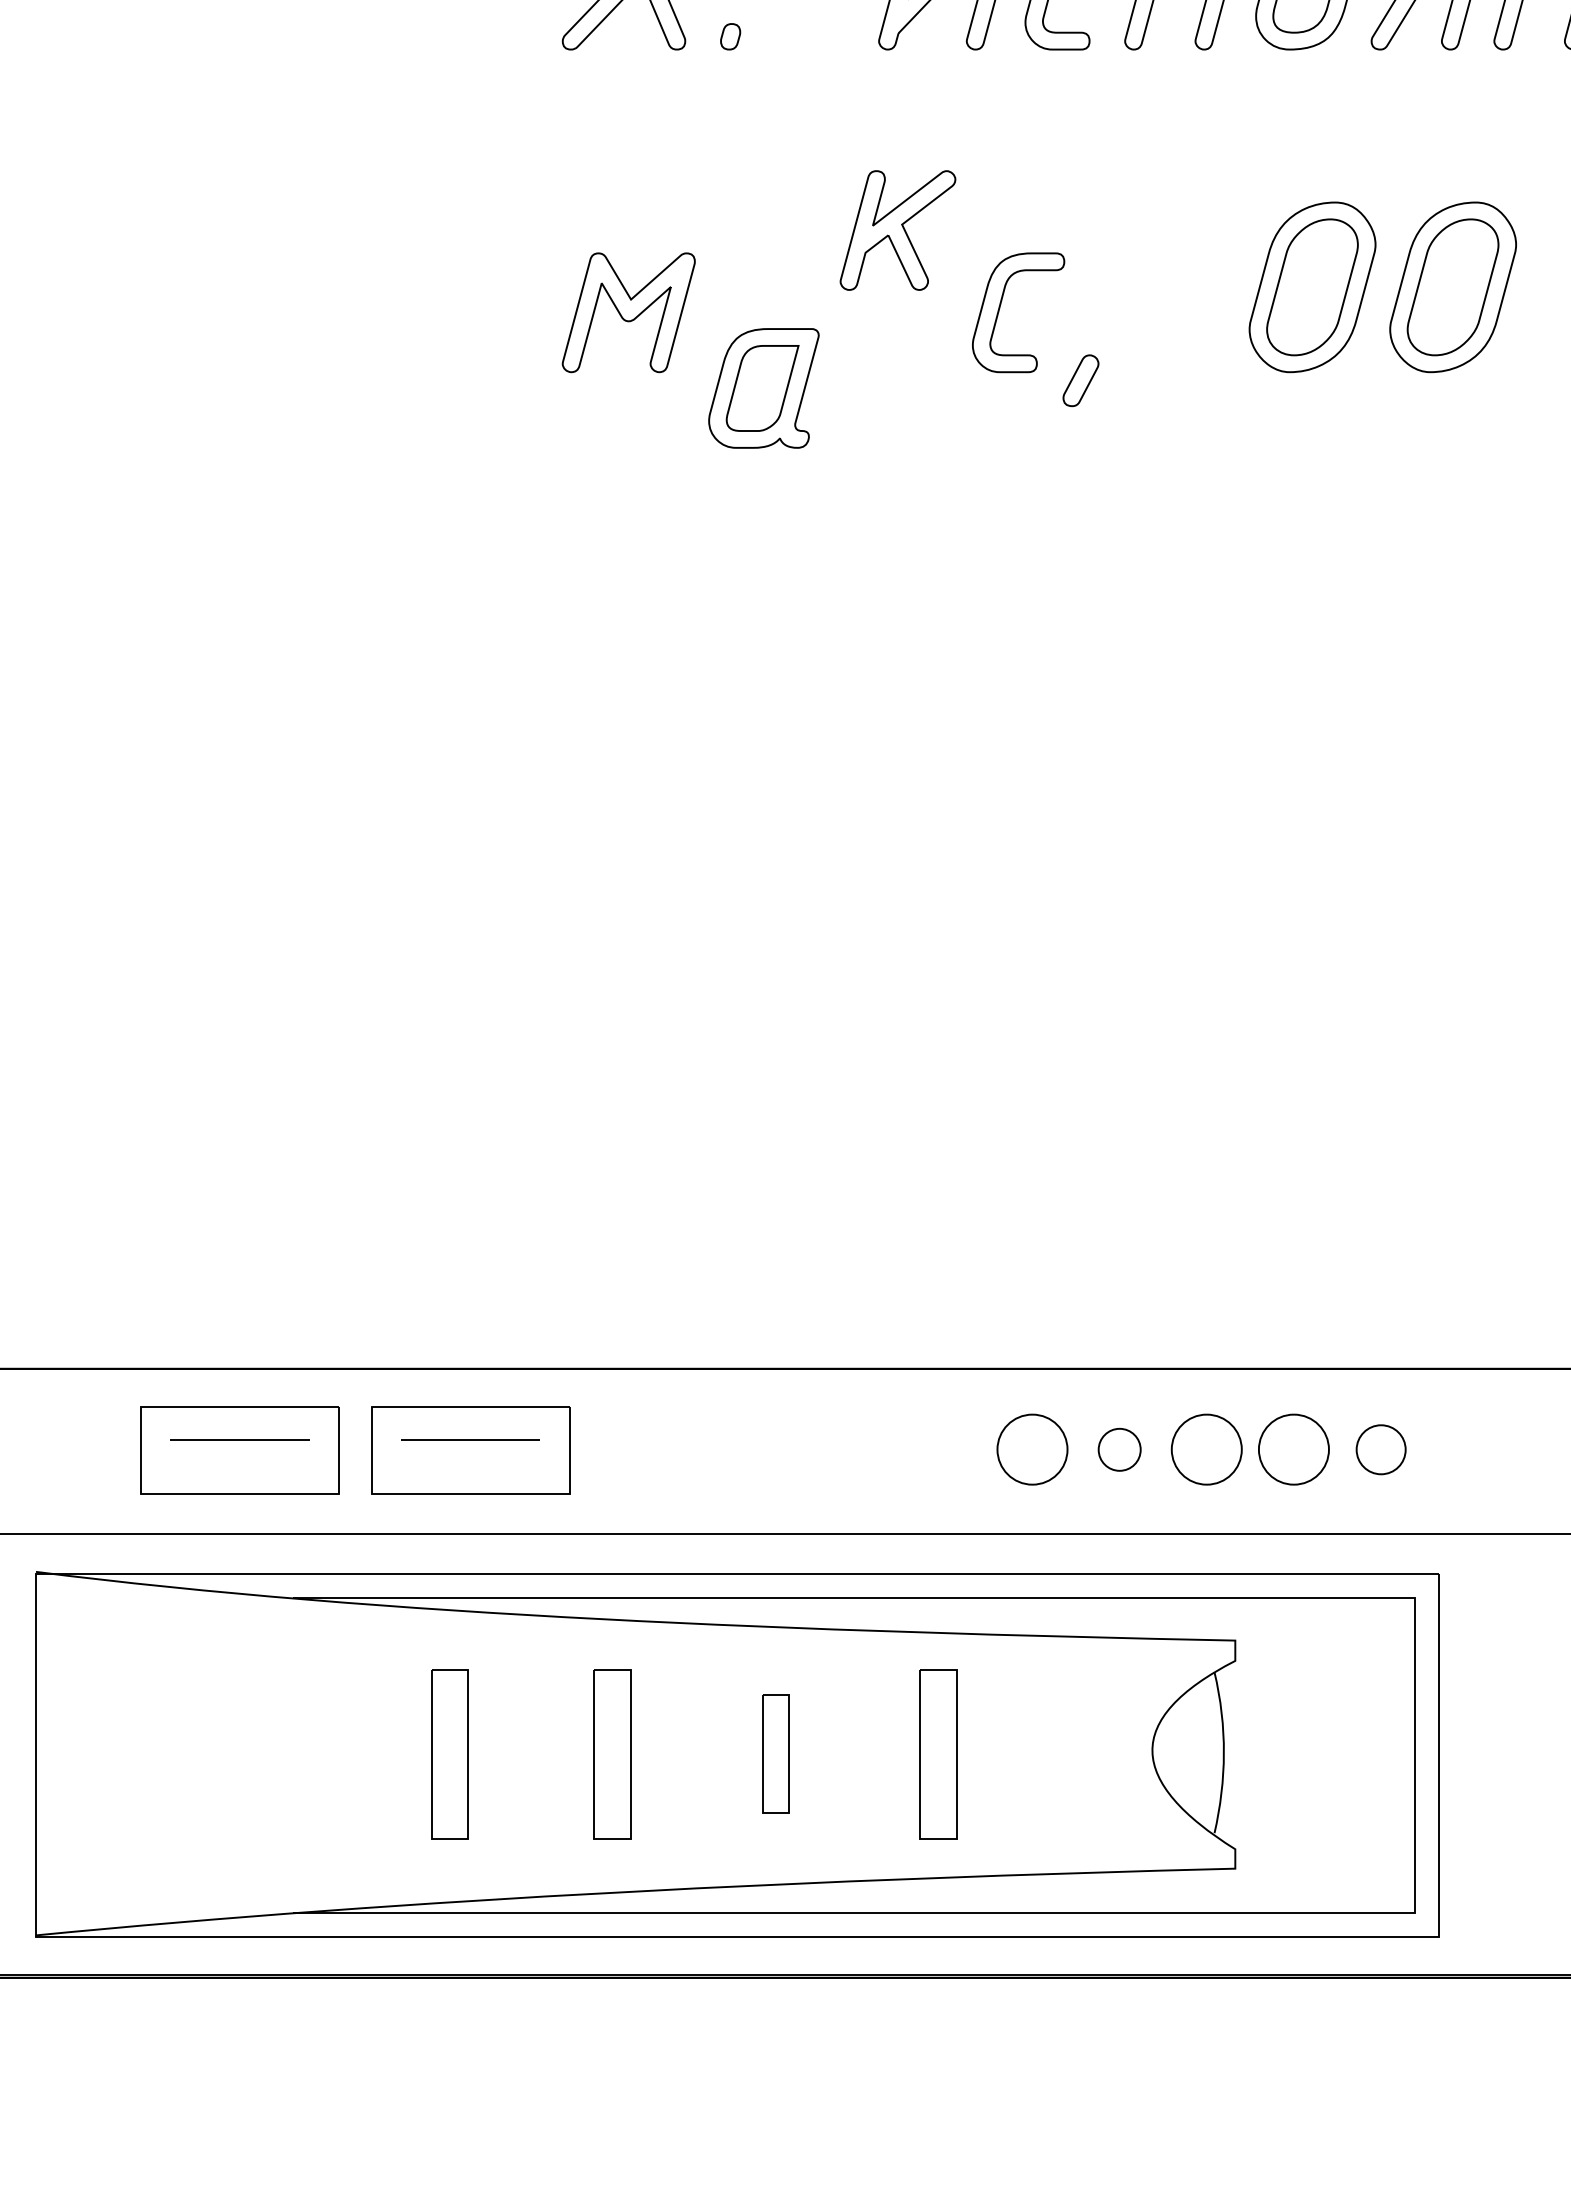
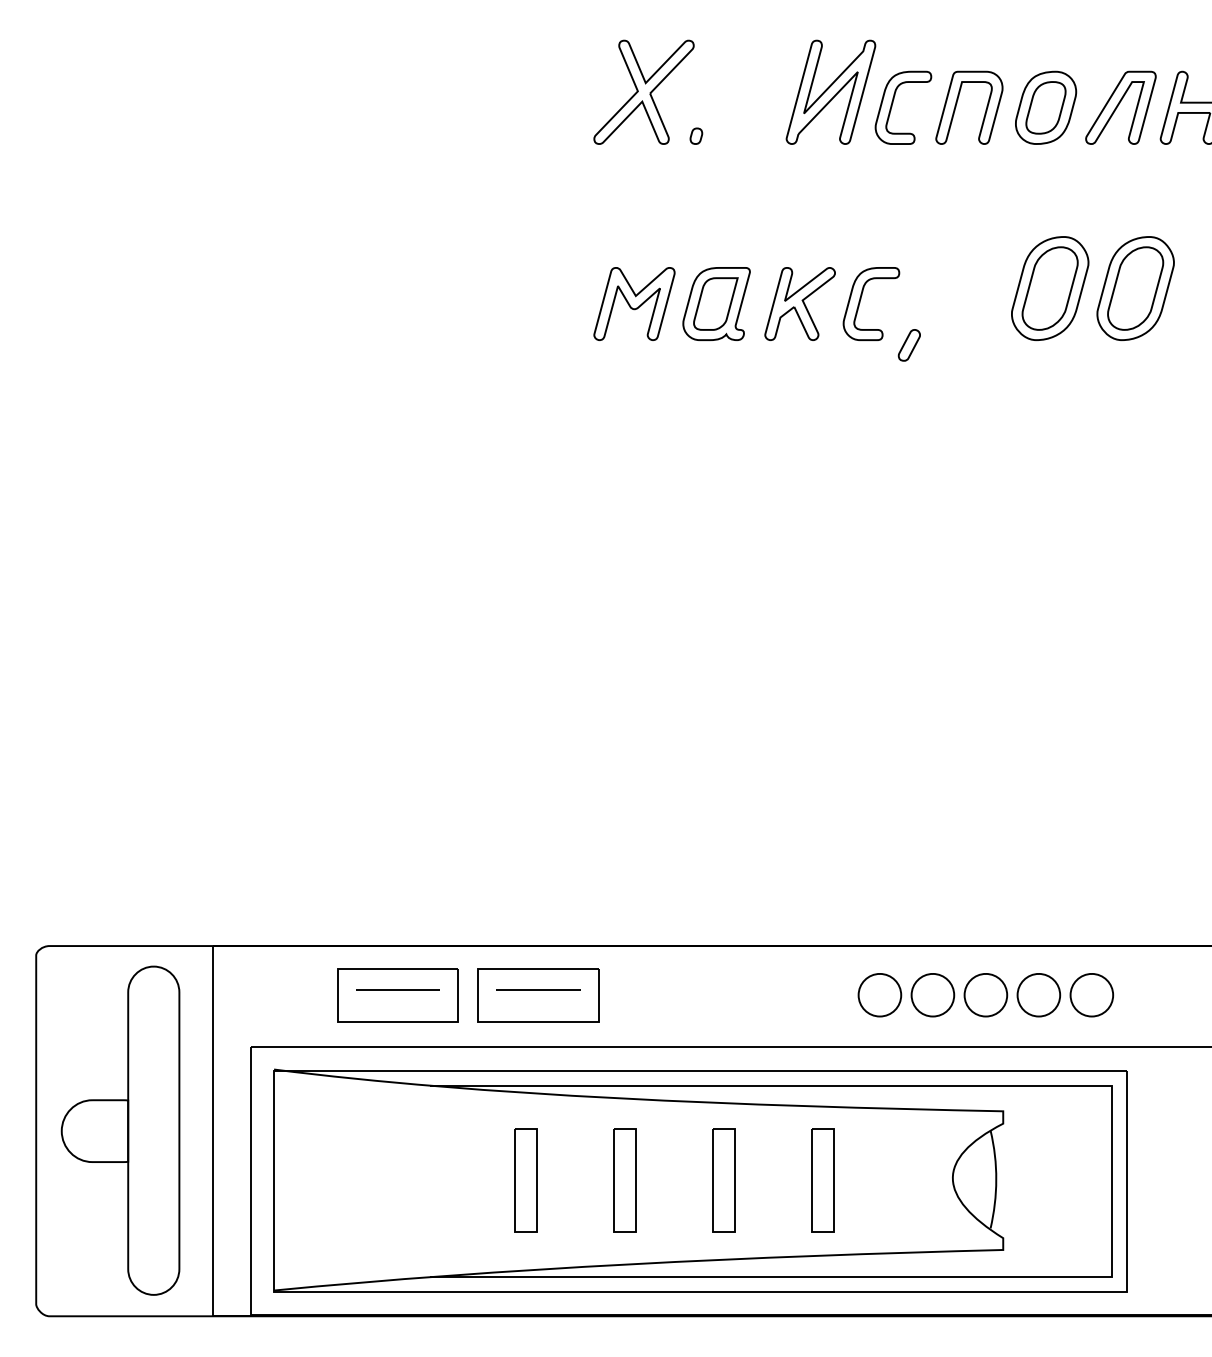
part: (896, 229) -> (799, 303), moved
part: (763, 387) -> (716, 303), moved
part: (1118, 1450) -> (932, 995), size x1.67
part: (1380, 1450) -> (1091, 995), size x1.43
part: (775, 1754) -> (723, 1180), size x1.43

